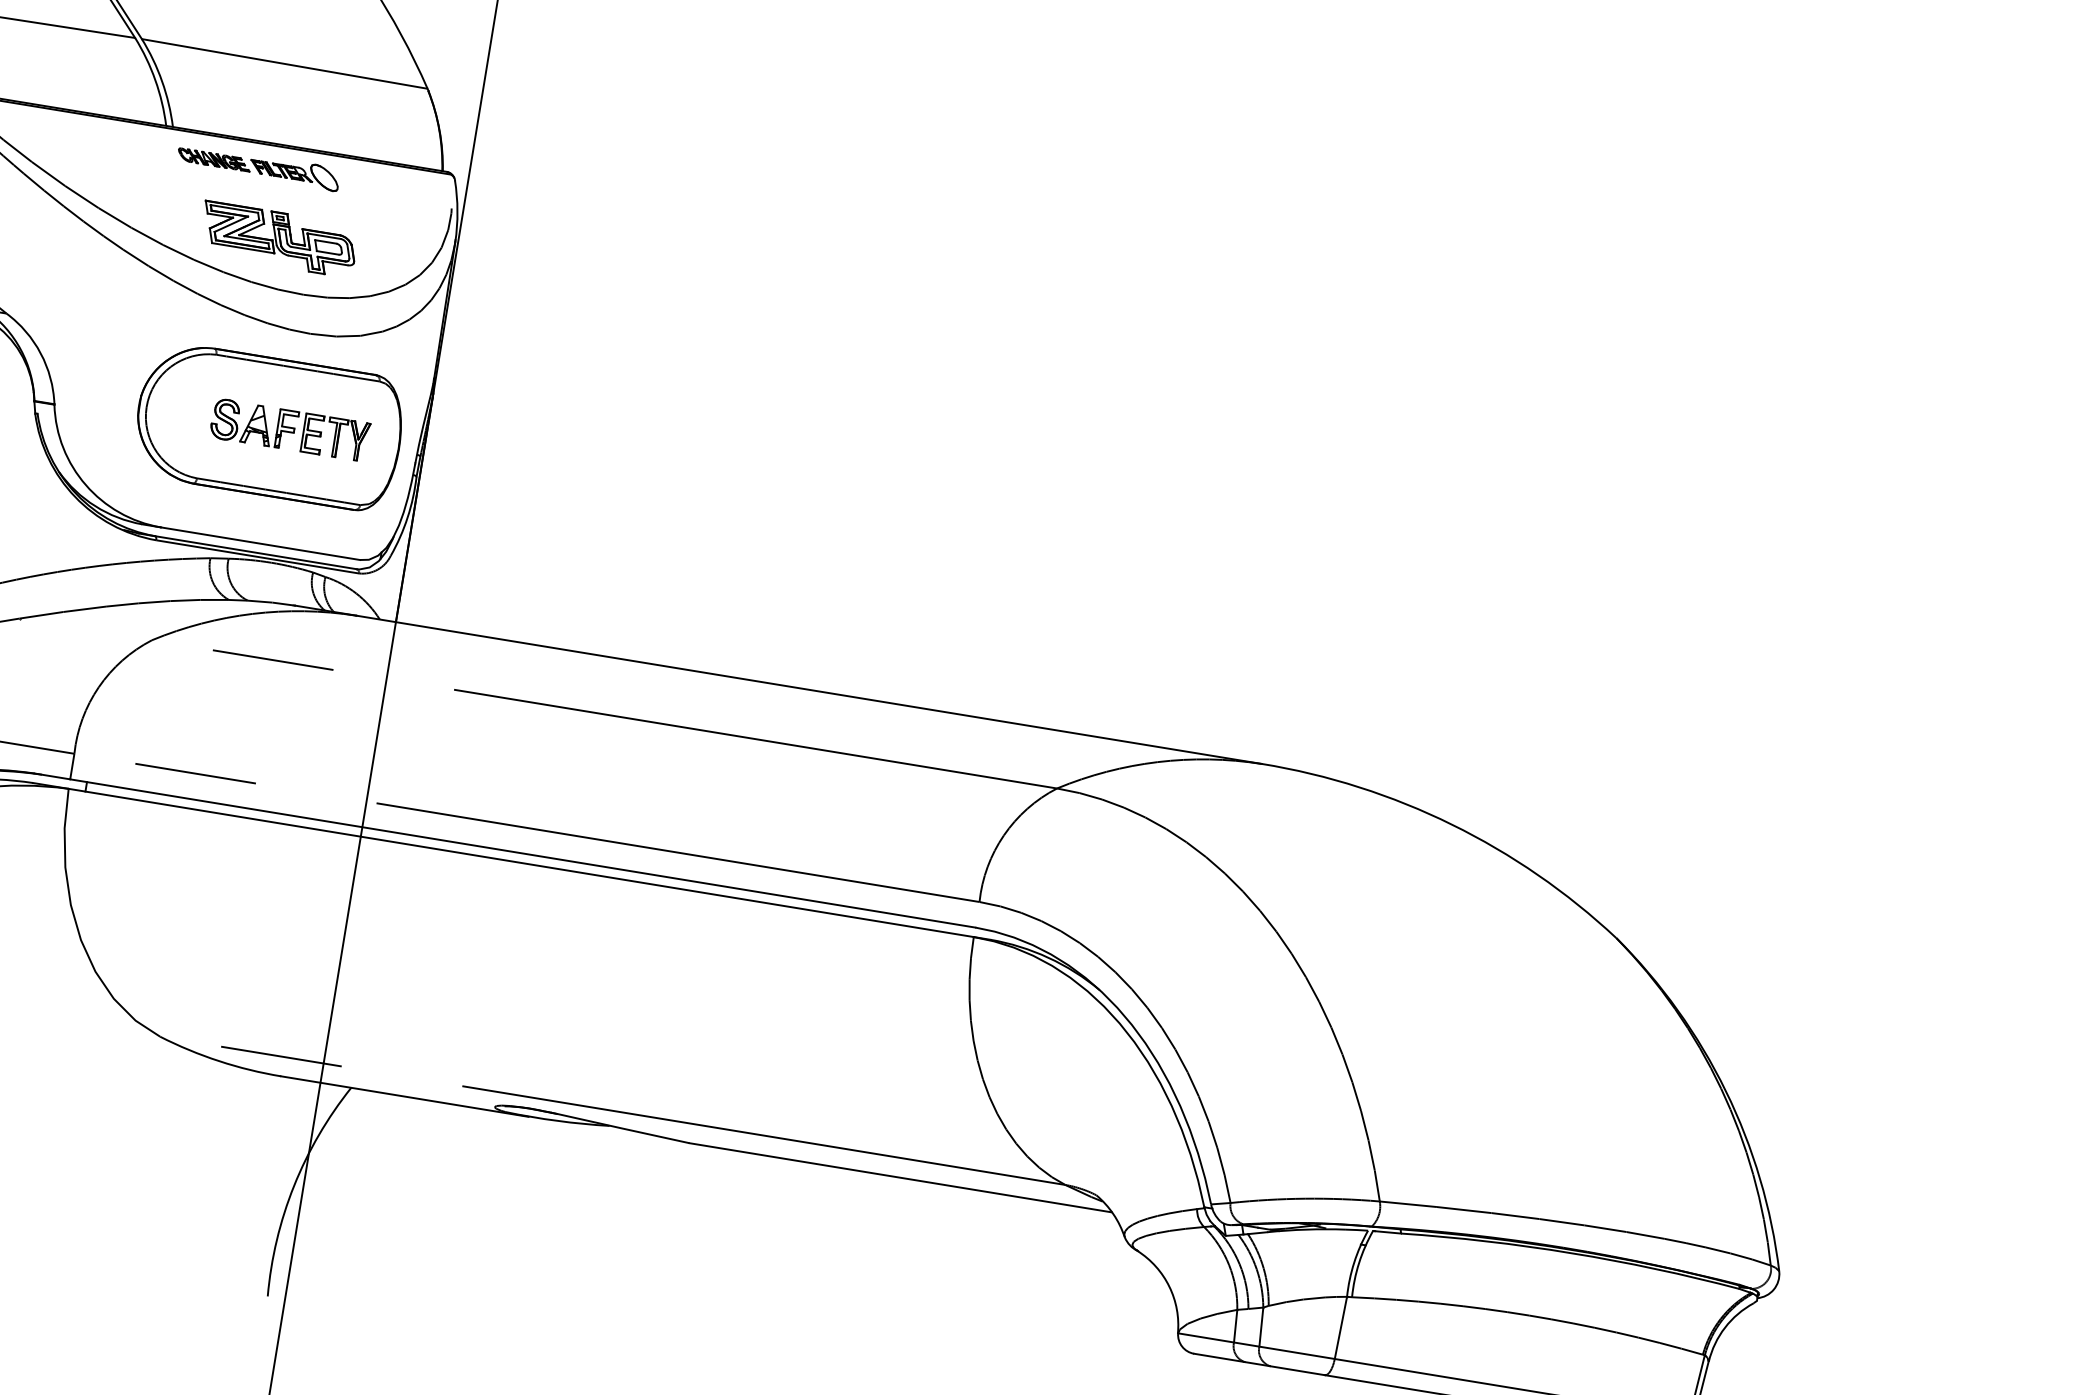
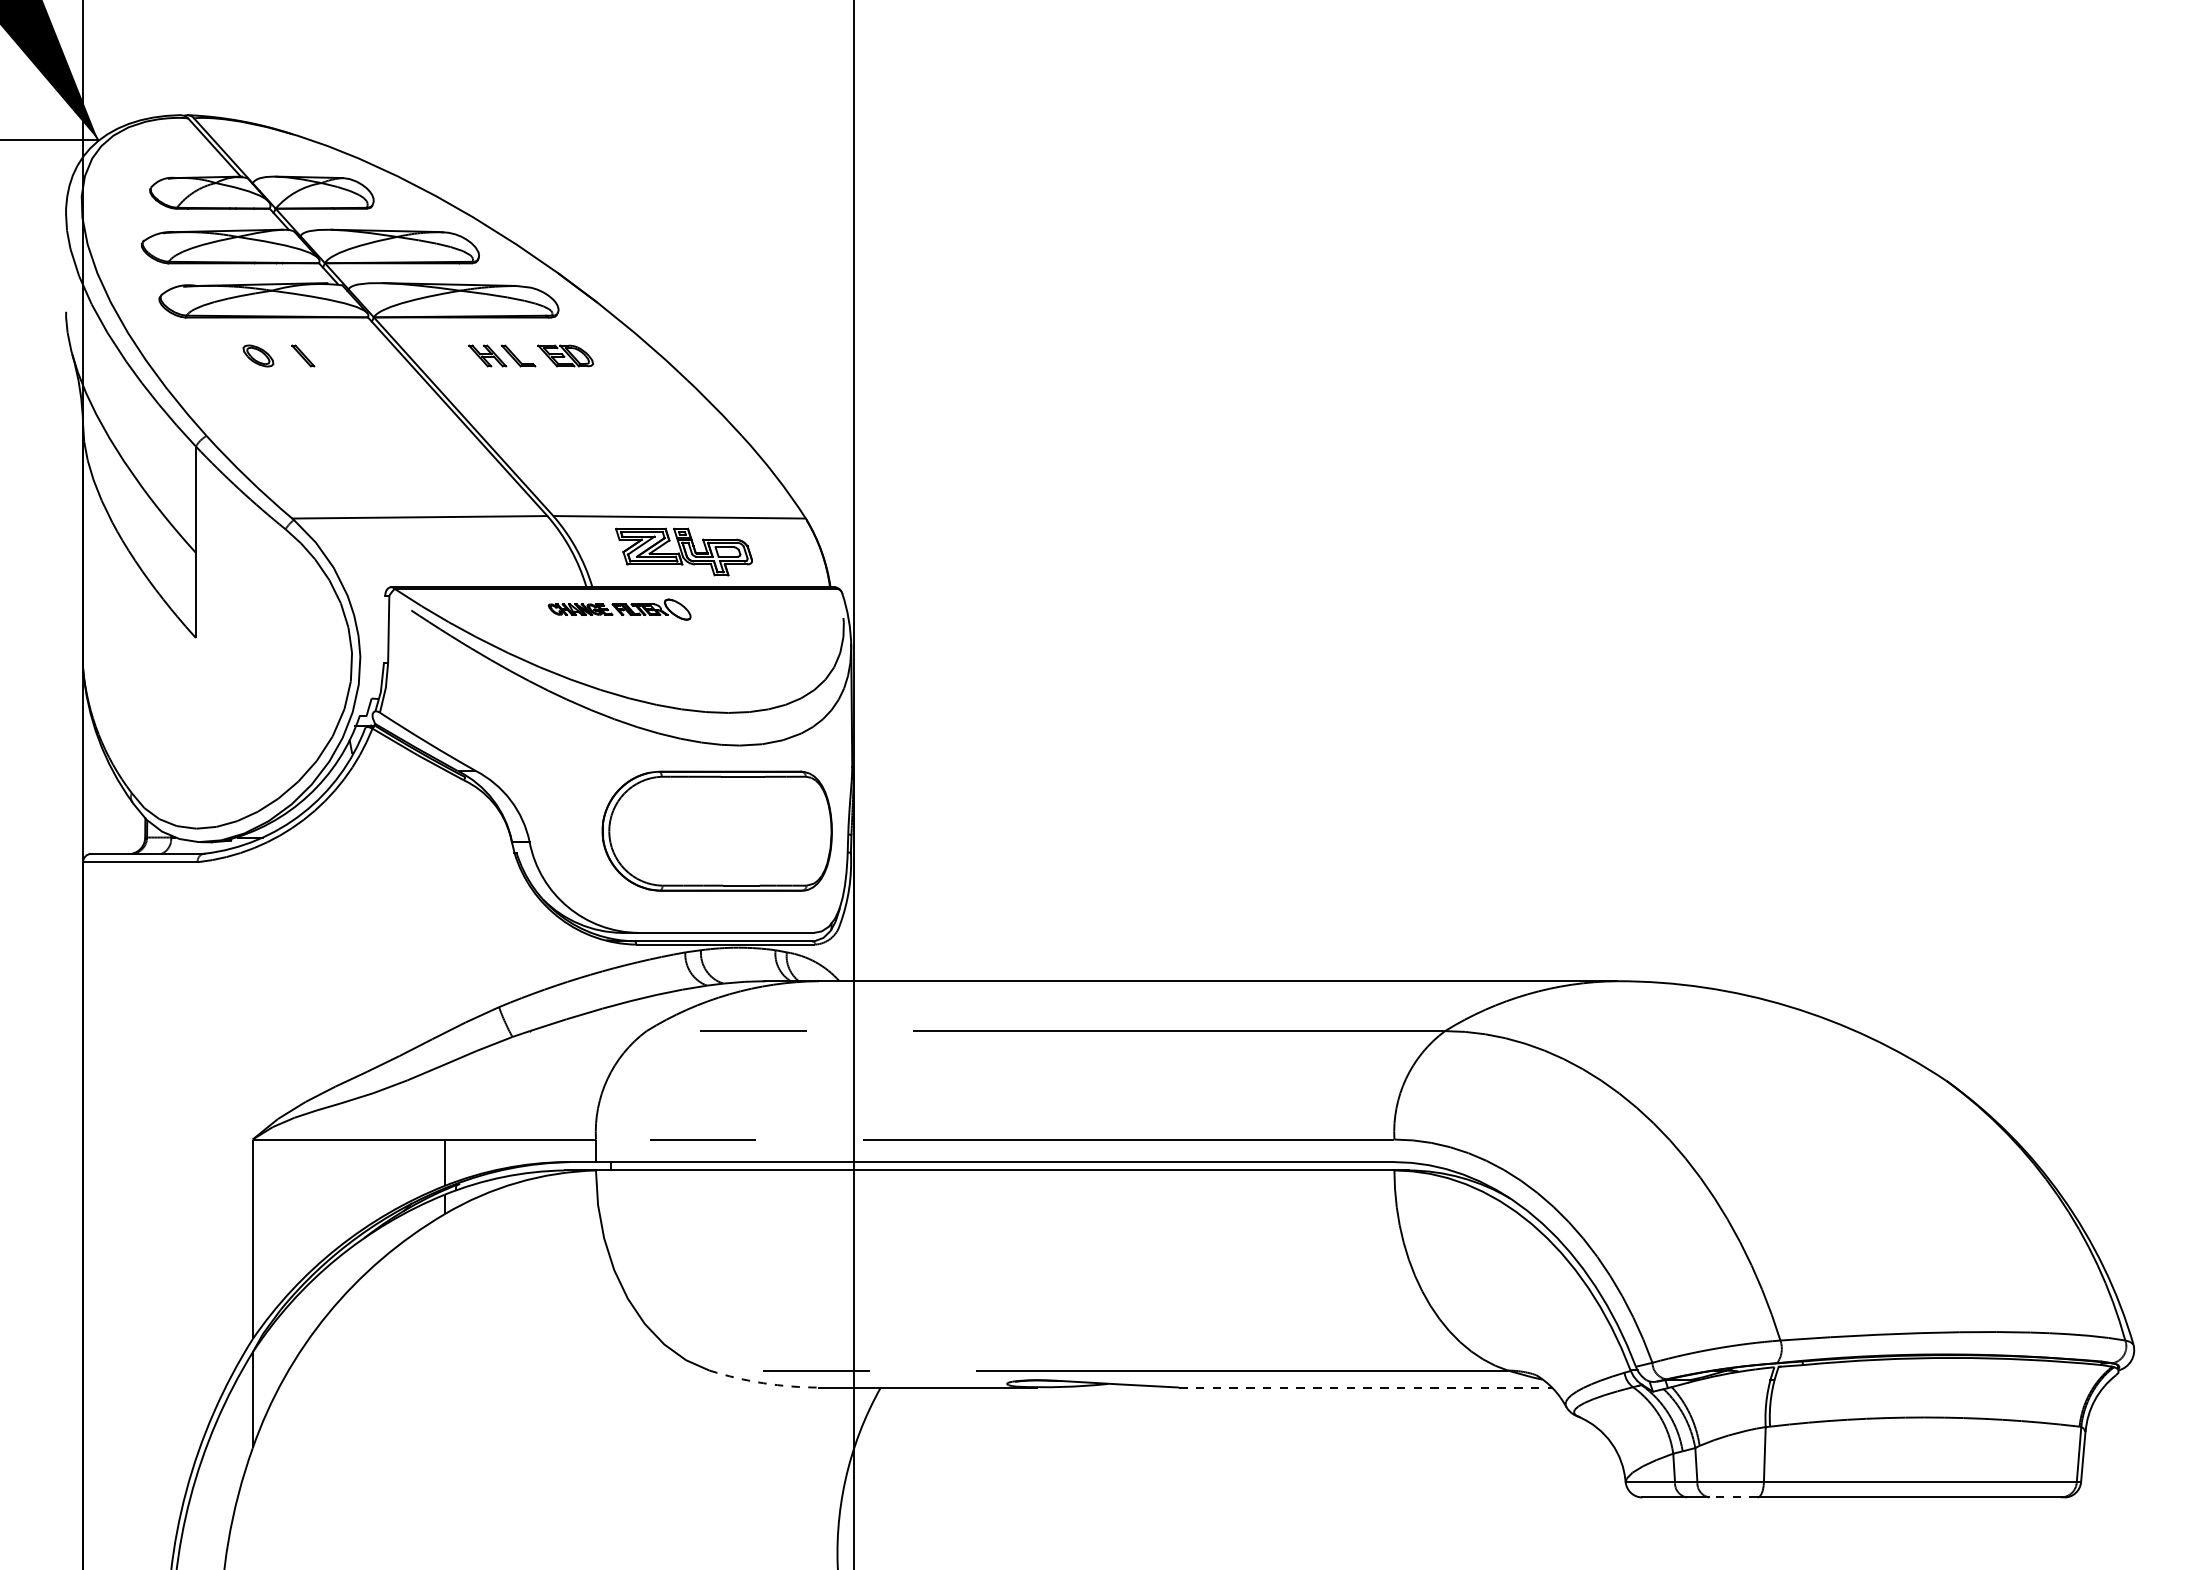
part: (258, 166) -> (619, 609), moved
part: (278, 238) -> (683, 551), moved
part: (289, 430) -> (735, 831), removed
arc: (219, 1061) -> (763, 1383), solid -> dashed
line: (900, 1177) -> (1365, 1387), solid -> dashed
line: (1296, 1370) -> (1732, 1497), solid -> dashed

